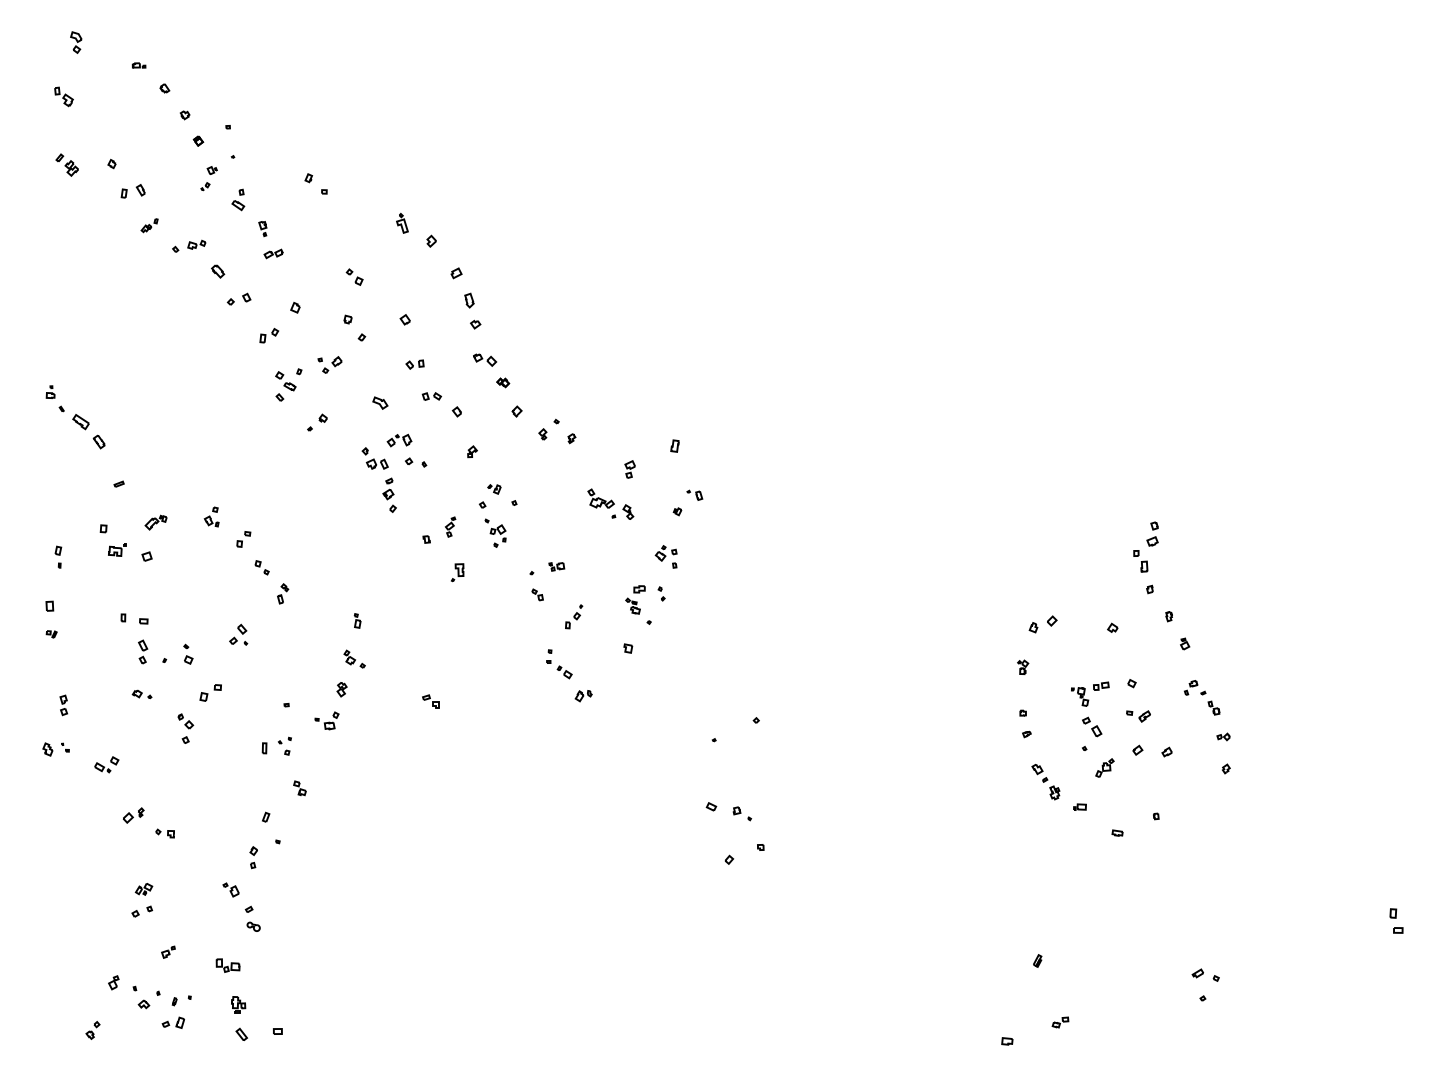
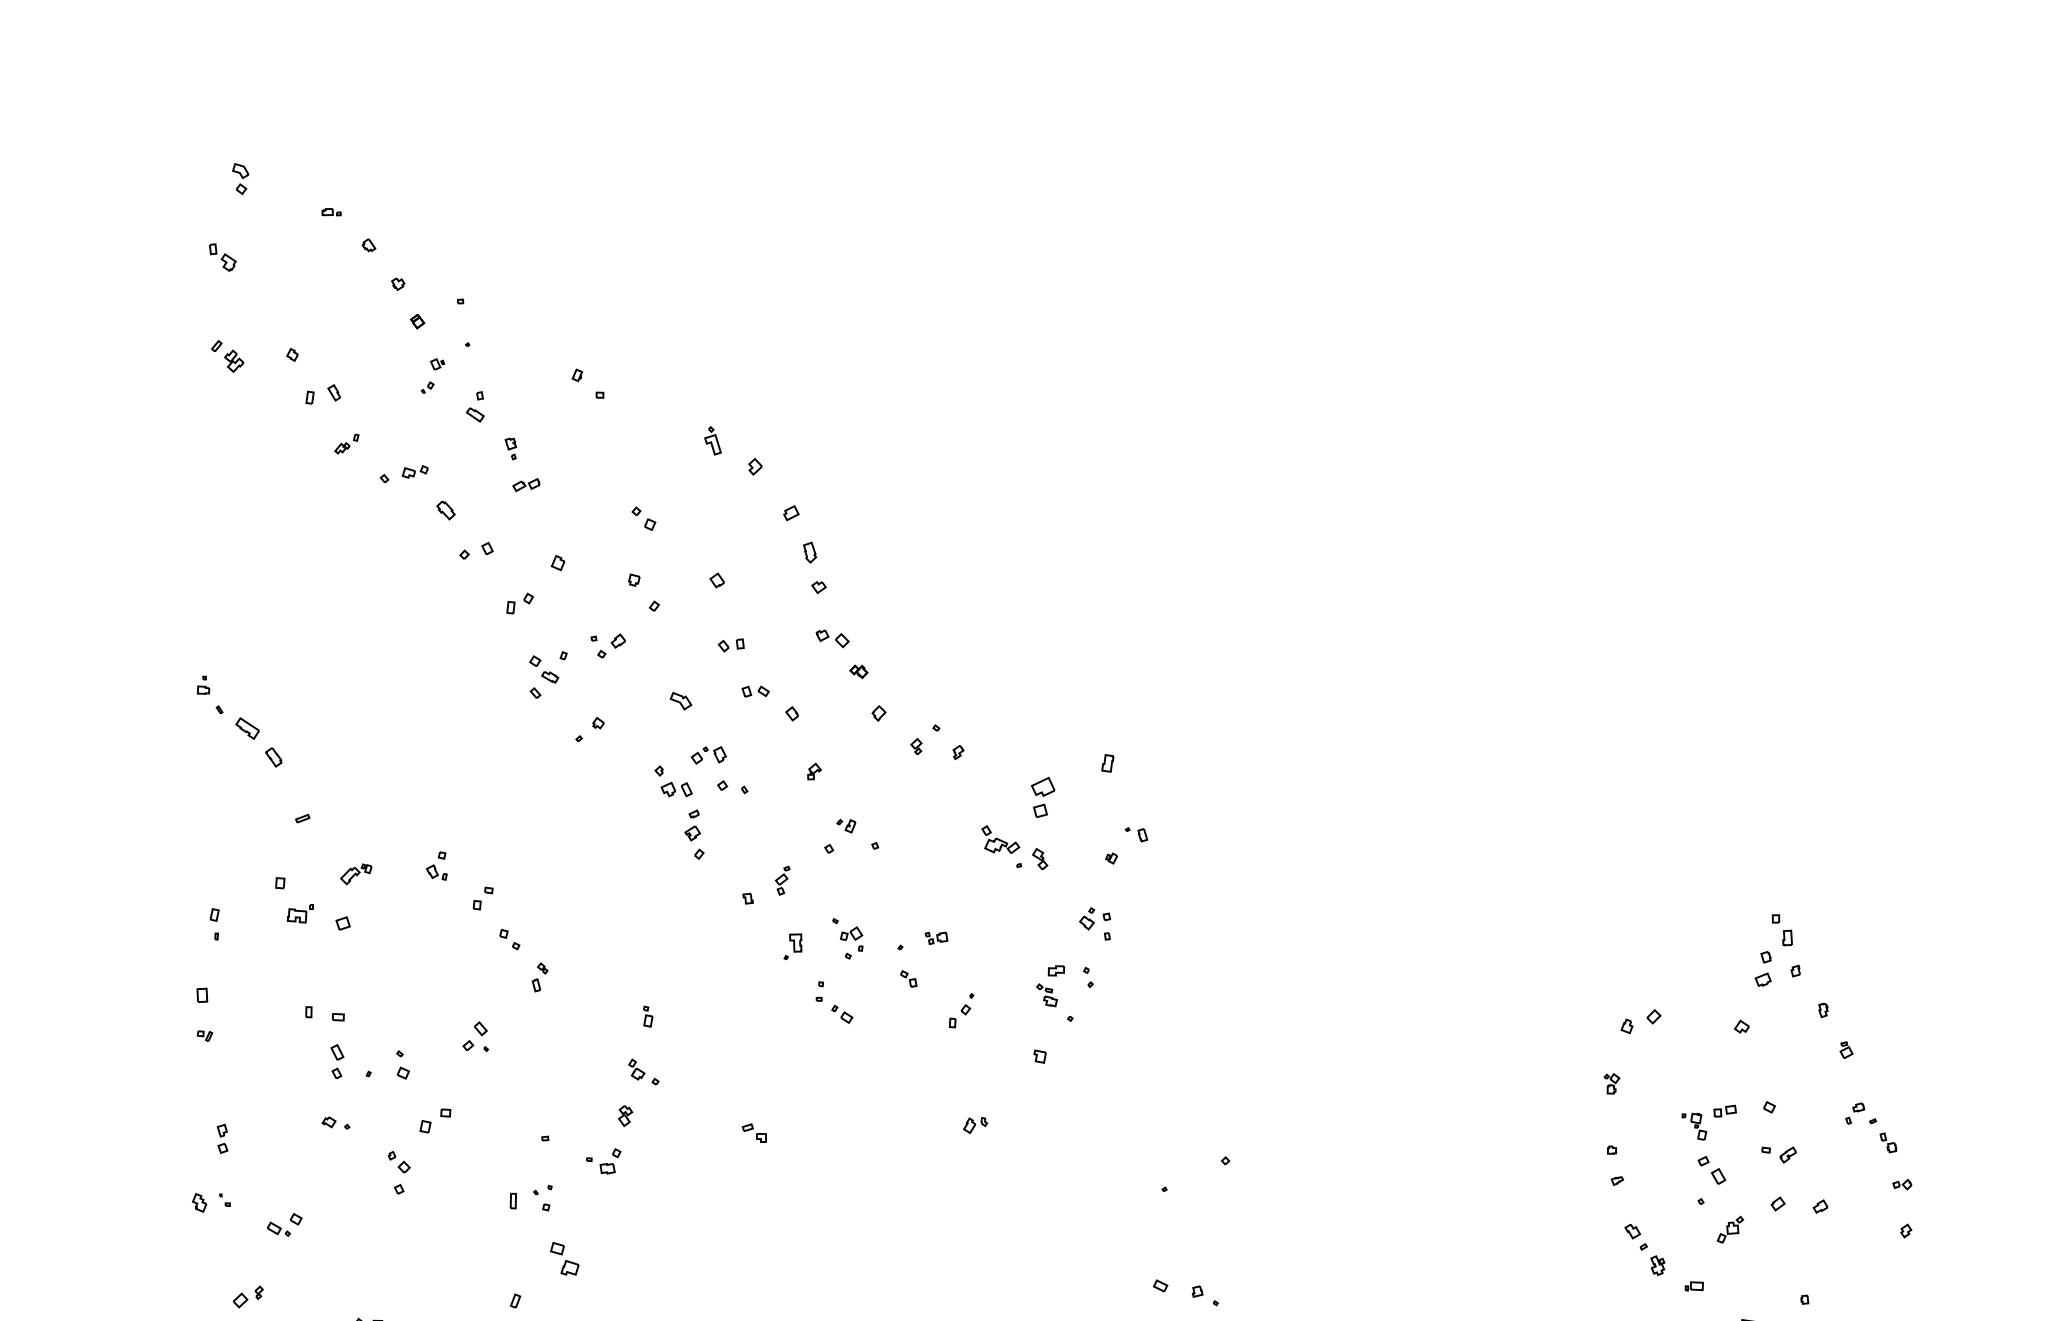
part: (629, 469) -> (1041, 797), size x1.6
part: (495, 532) -> (847, 937), moved
part: (1152, 533) -> (1763, 968), moved
part: (559, 664) -> (834, 1002), moved
part: (299, 788) -> (563, 1259), size x1.6
part: (133, 815) -> (248, 1296), moved

